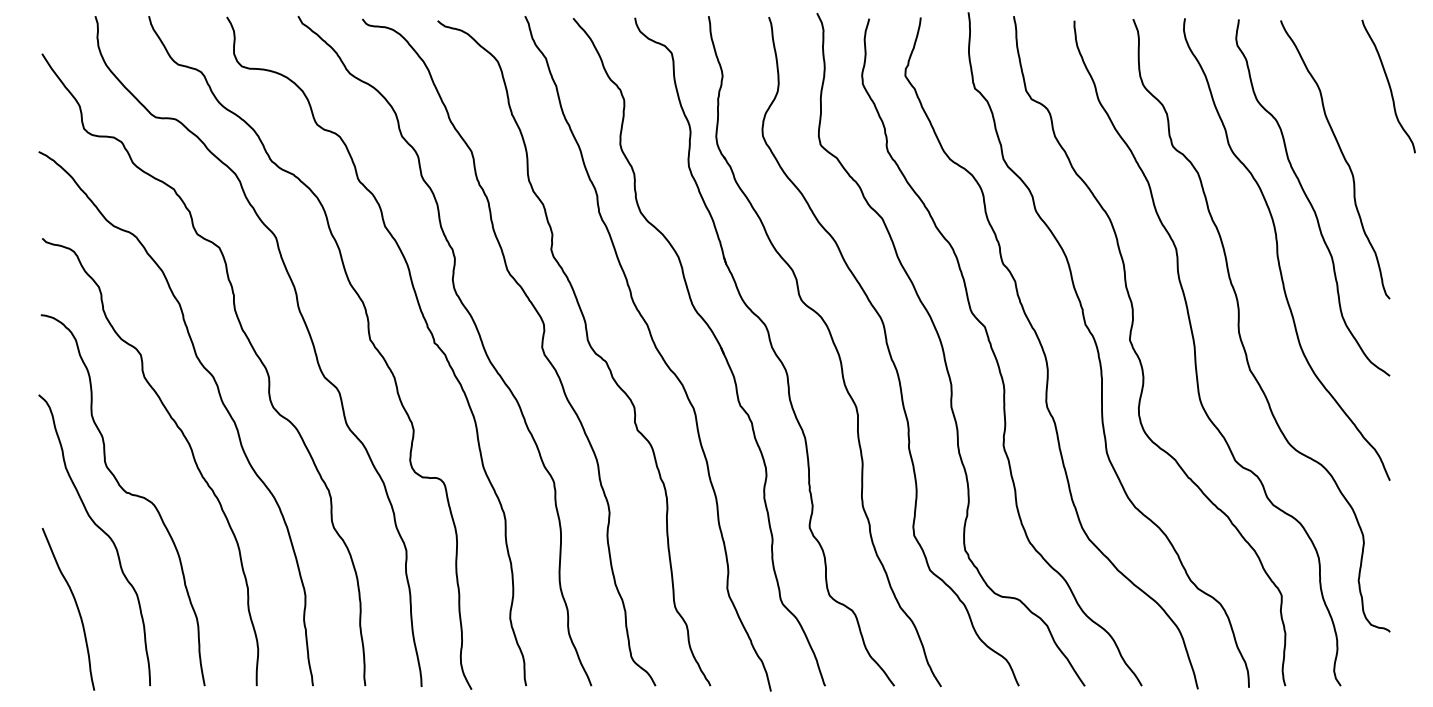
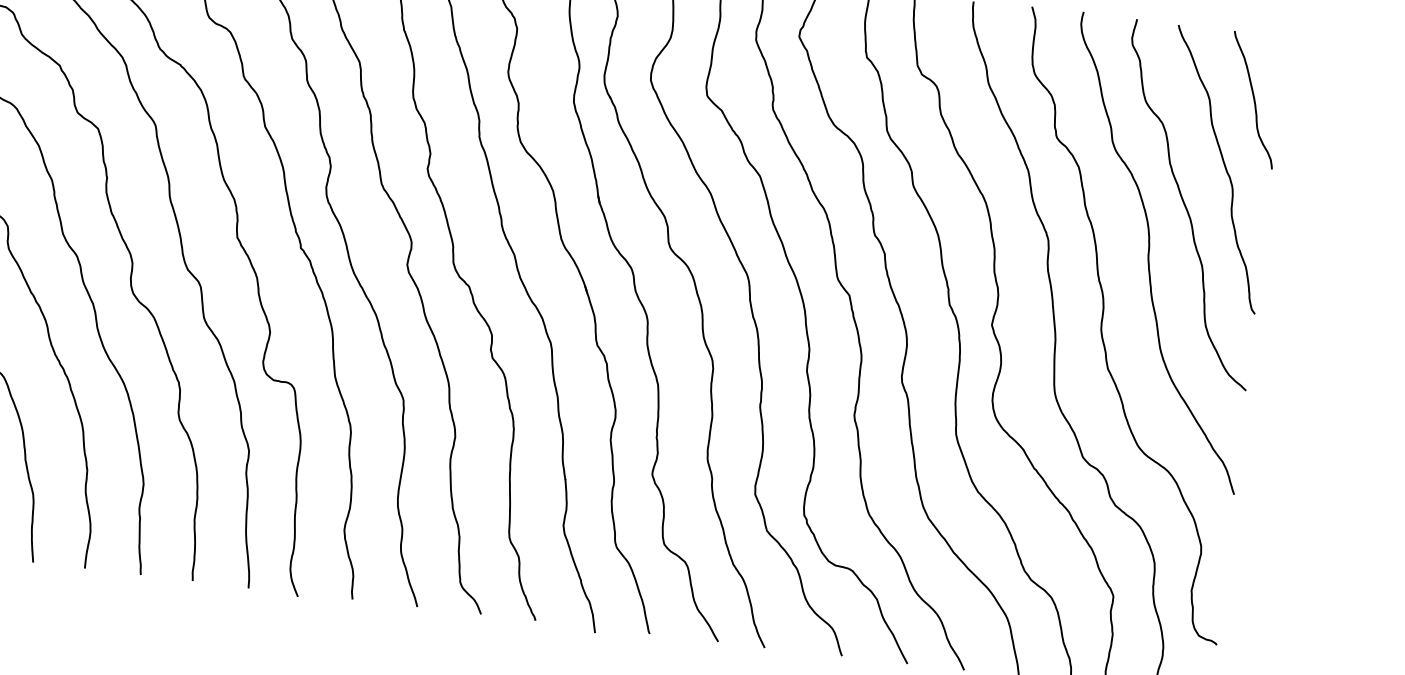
curve: (1388, 86) -> (1253, 100), moved

